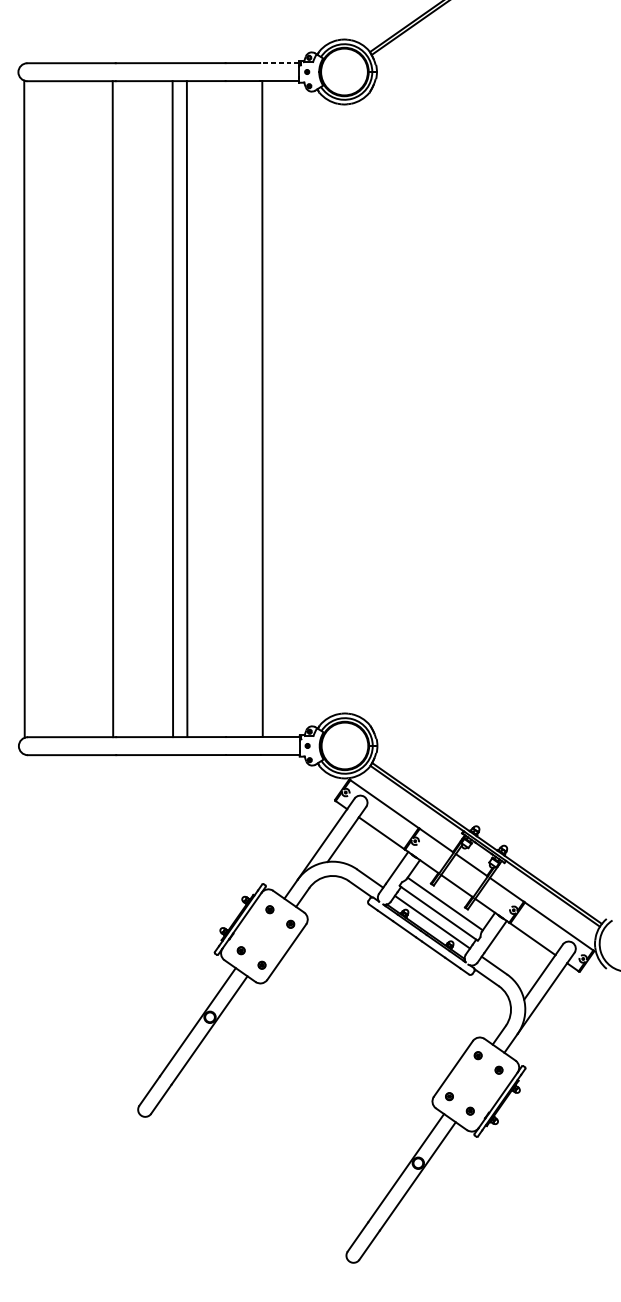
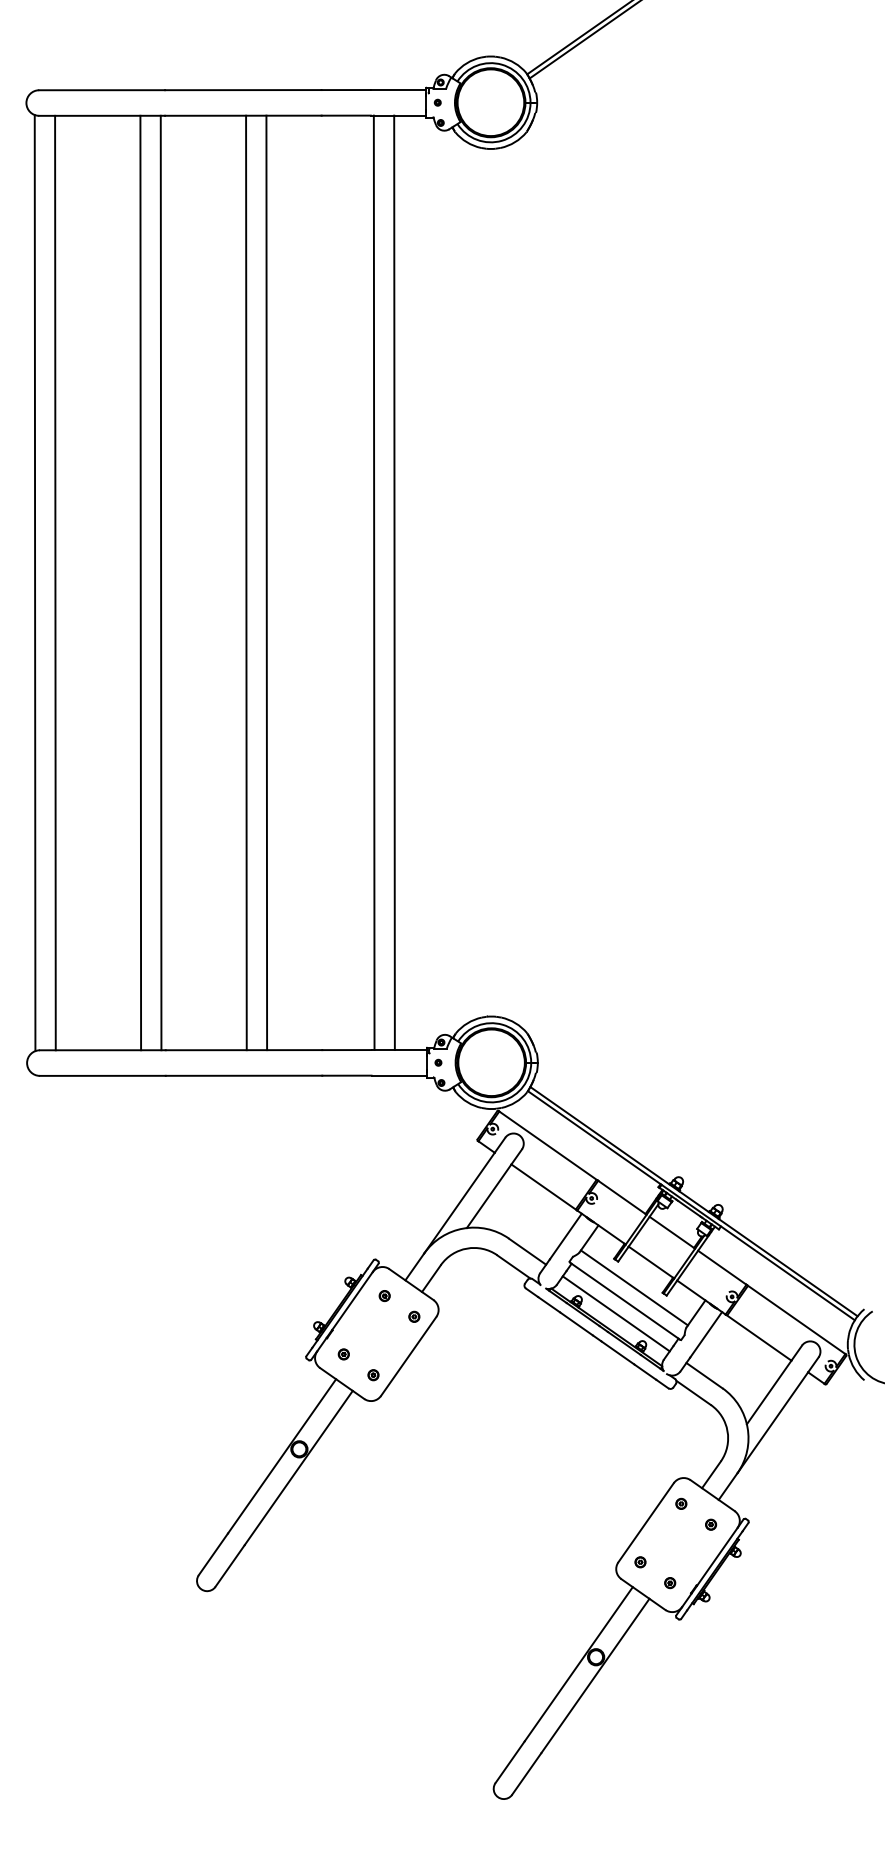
line: (279, 63) -> (398, 90), dashed -> solid
line: (38, 408) -> (55, 582), added
line: (98, 408) -> (140, 582), added
line: (276, 408) -> (394, 582), added

